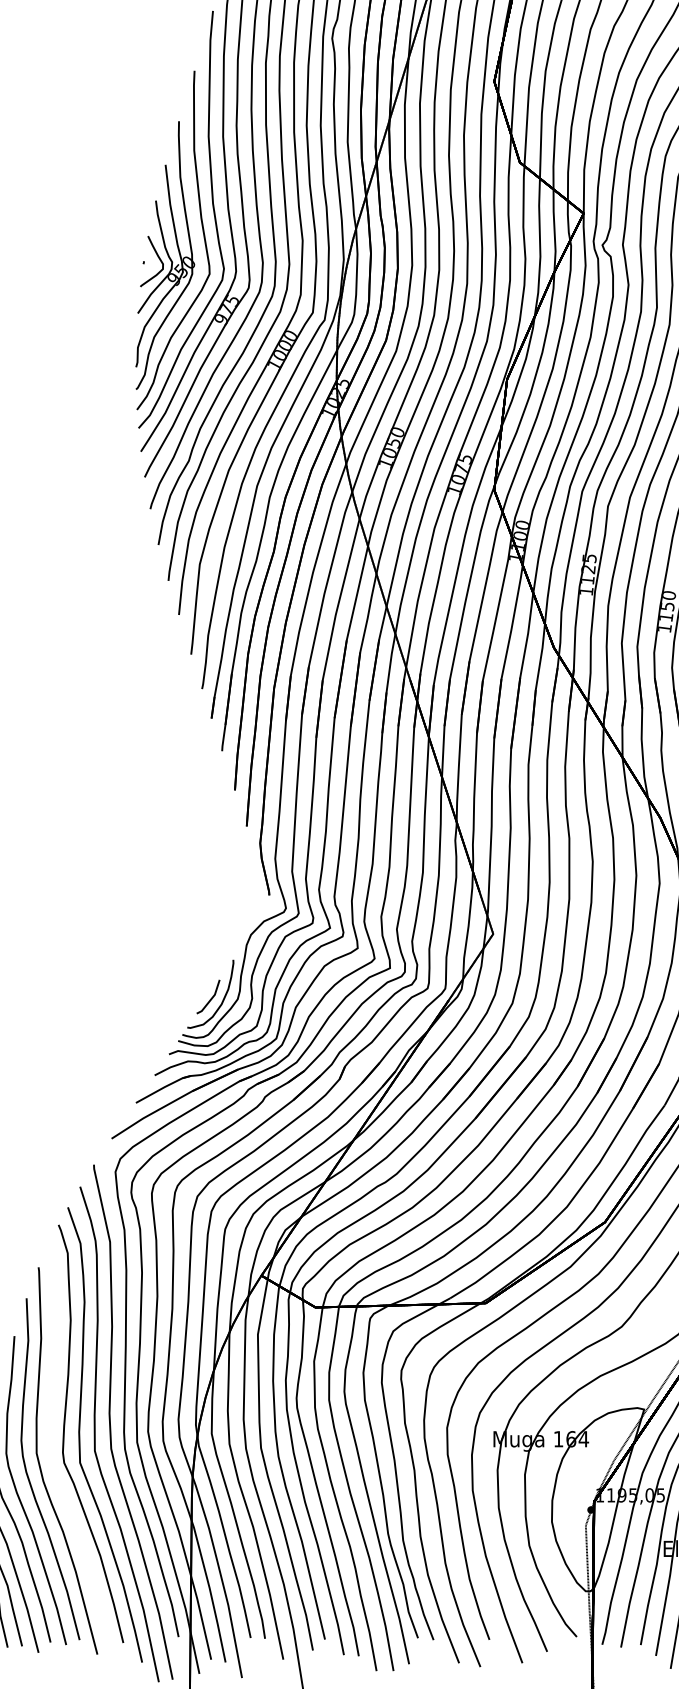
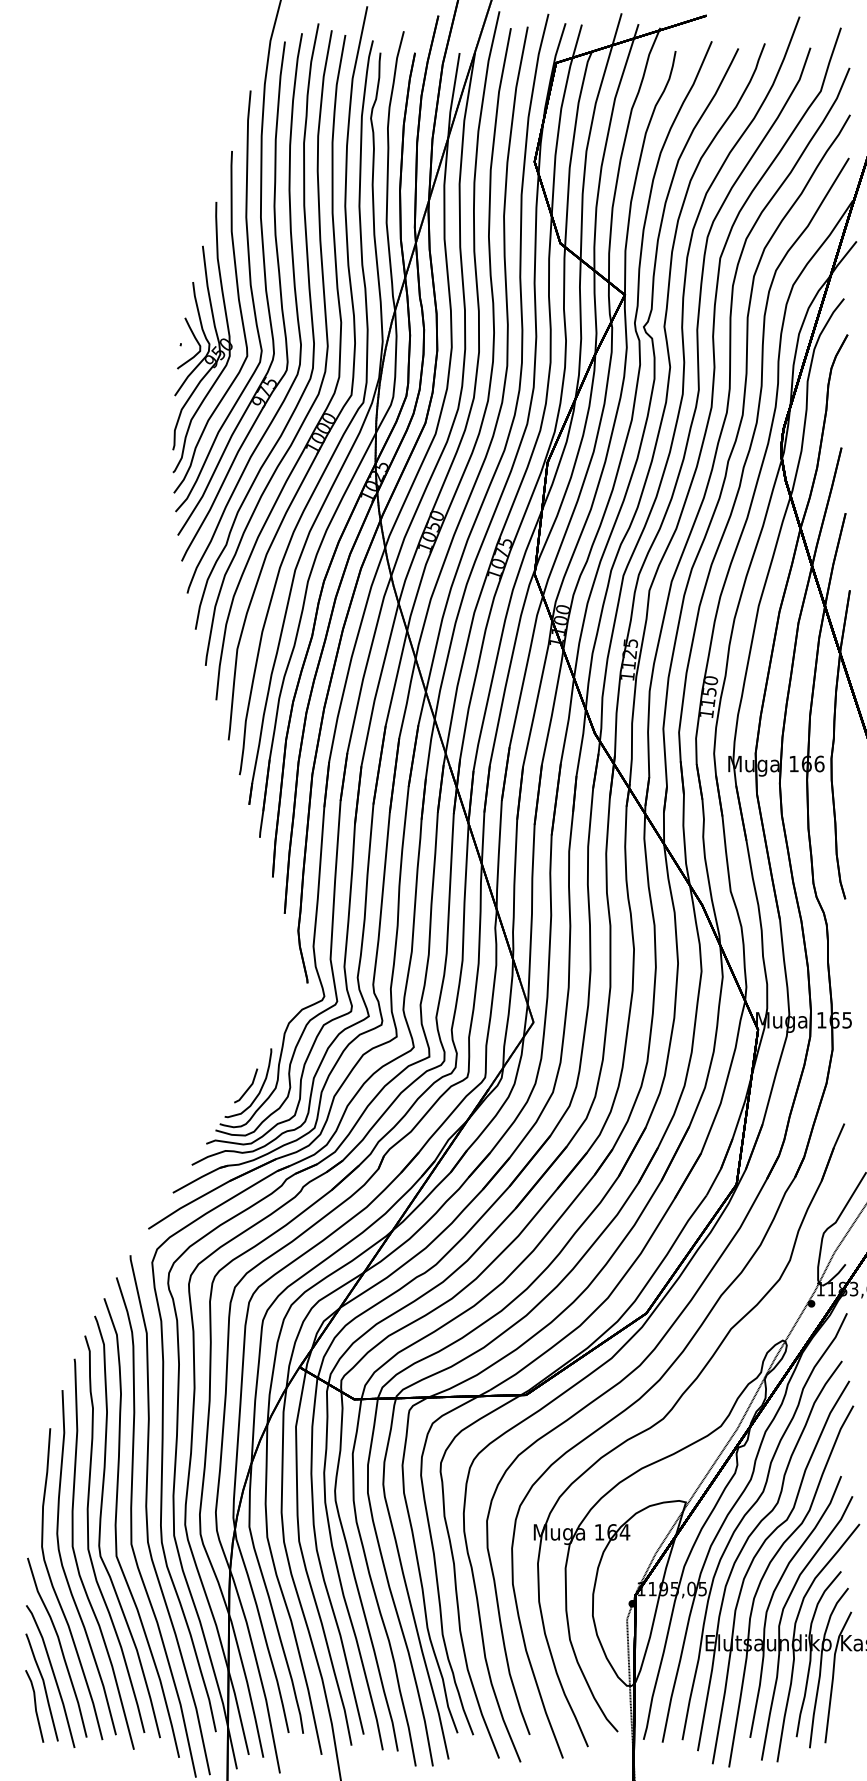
curve: (53, 1447) -> (89, 1540), added

